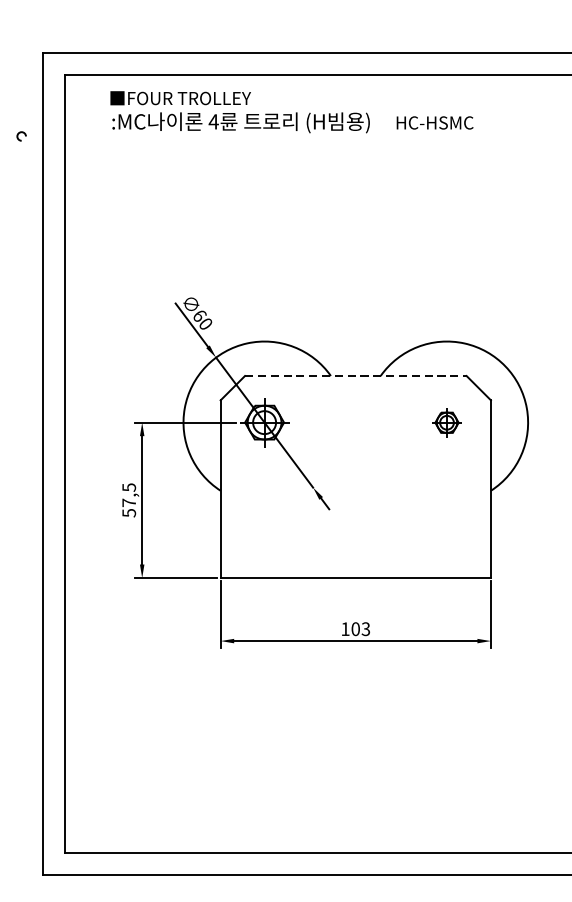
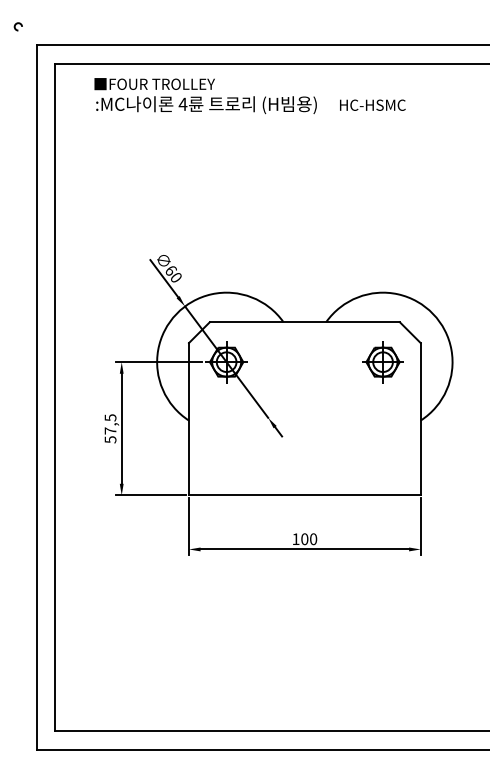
arc: (19, 134) -> (16, 25), moved
line: (355, 376) -> (304, 322), dashed -> solid
part: (446, 423) -> (382, 362), size x1.67
text: (365, 629) -> (313, 539), 103 -> 100

